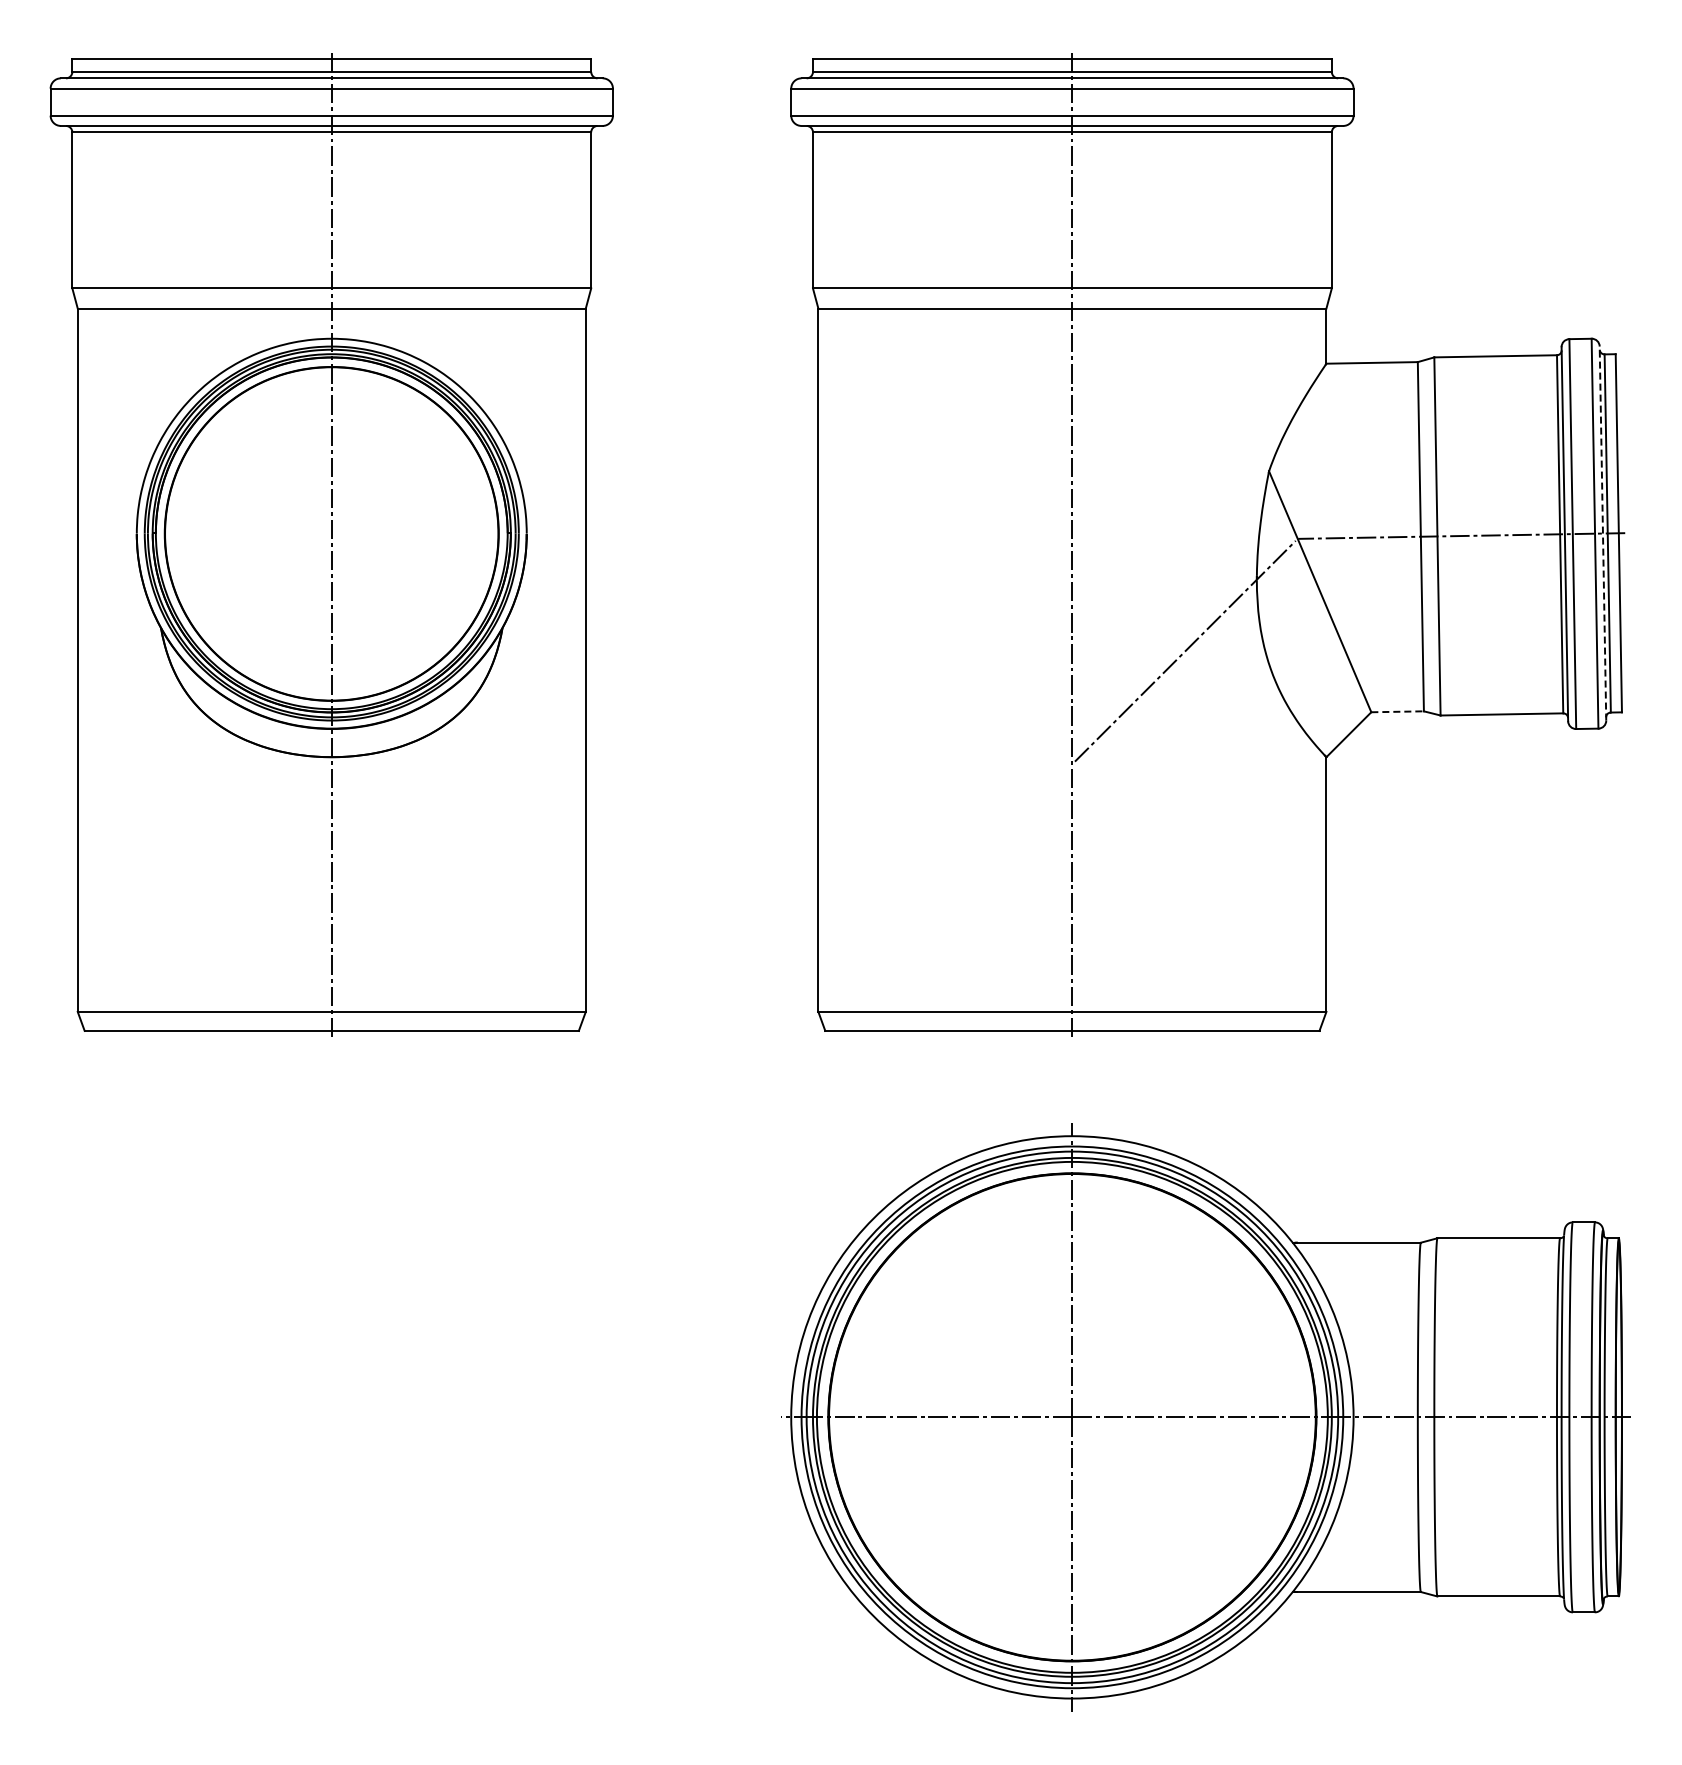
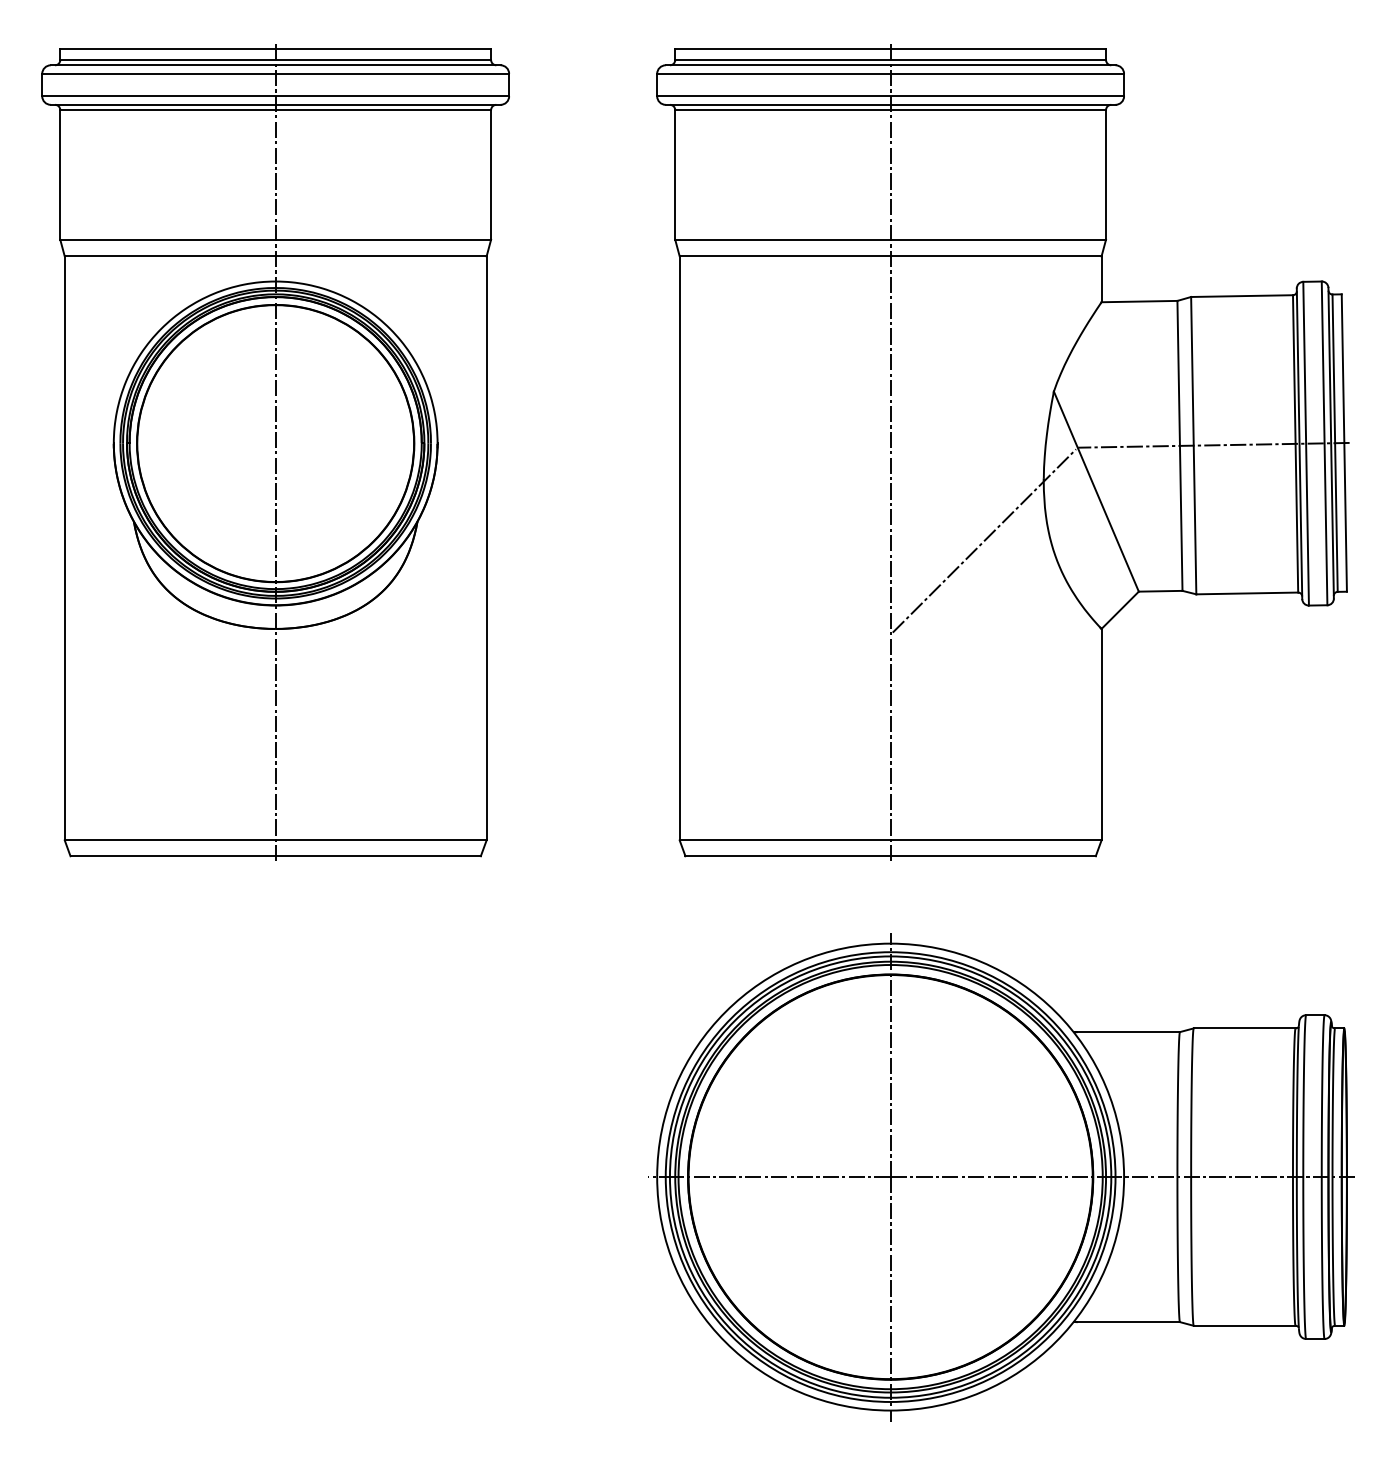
line: (1602, 533) -> (1330, 443), dashed -> solid
line: (1398, 711) -> (1161, 591), dashed -> solid

